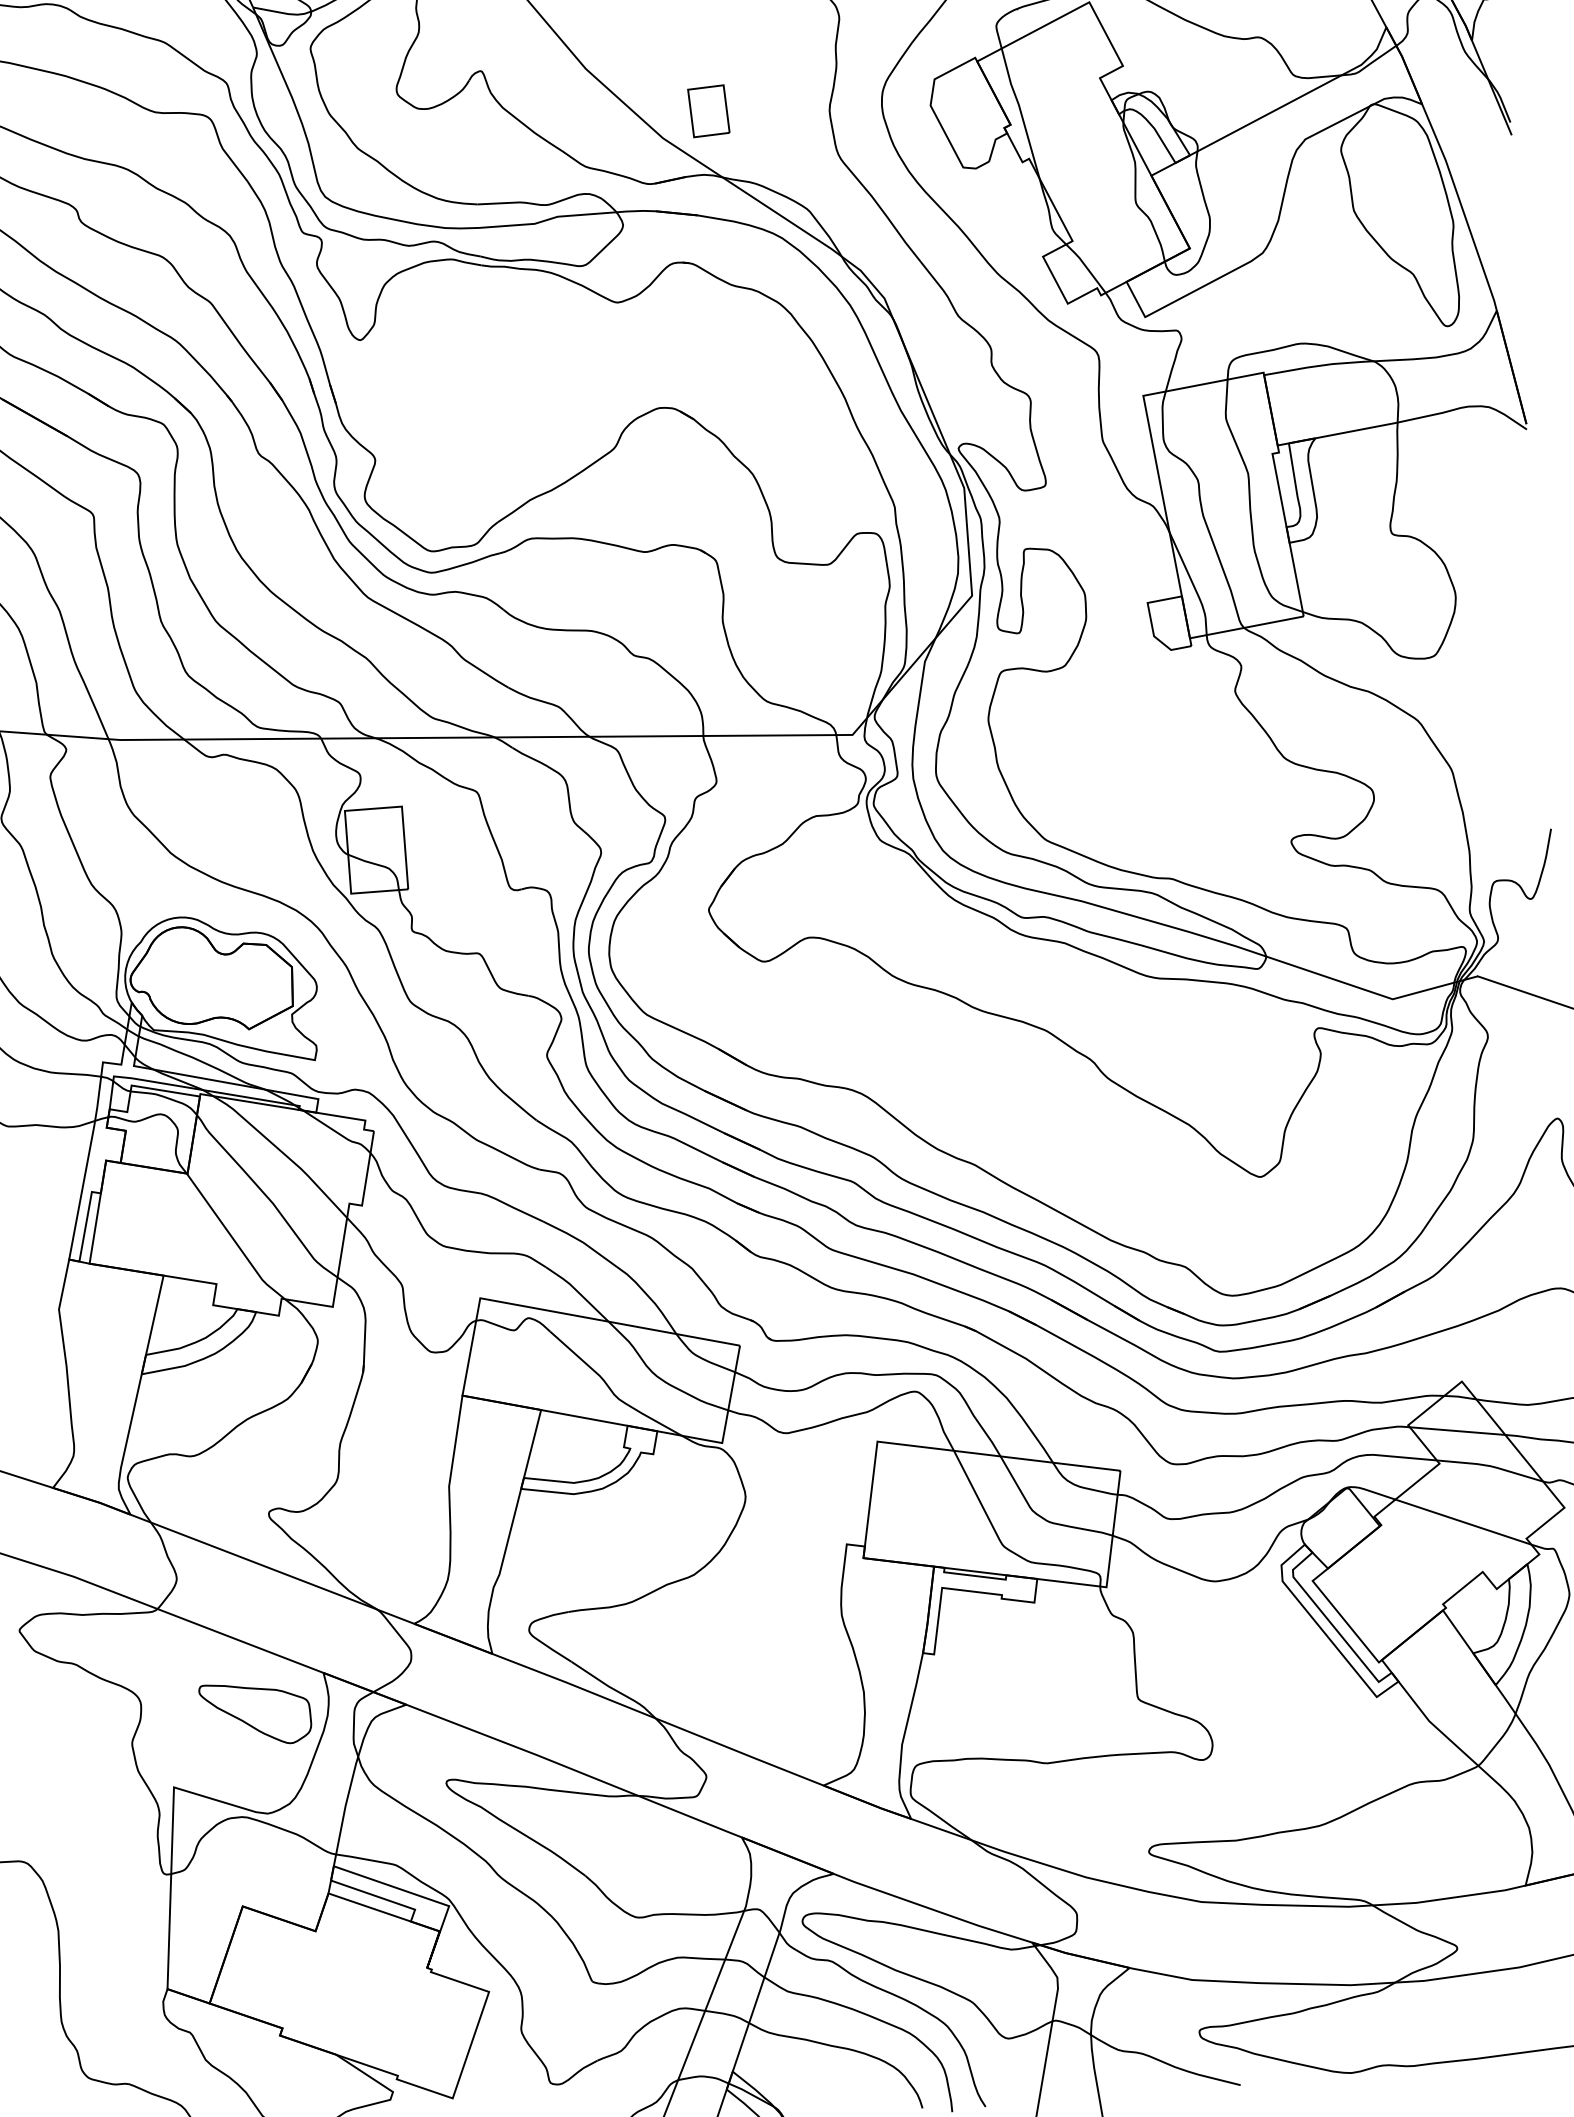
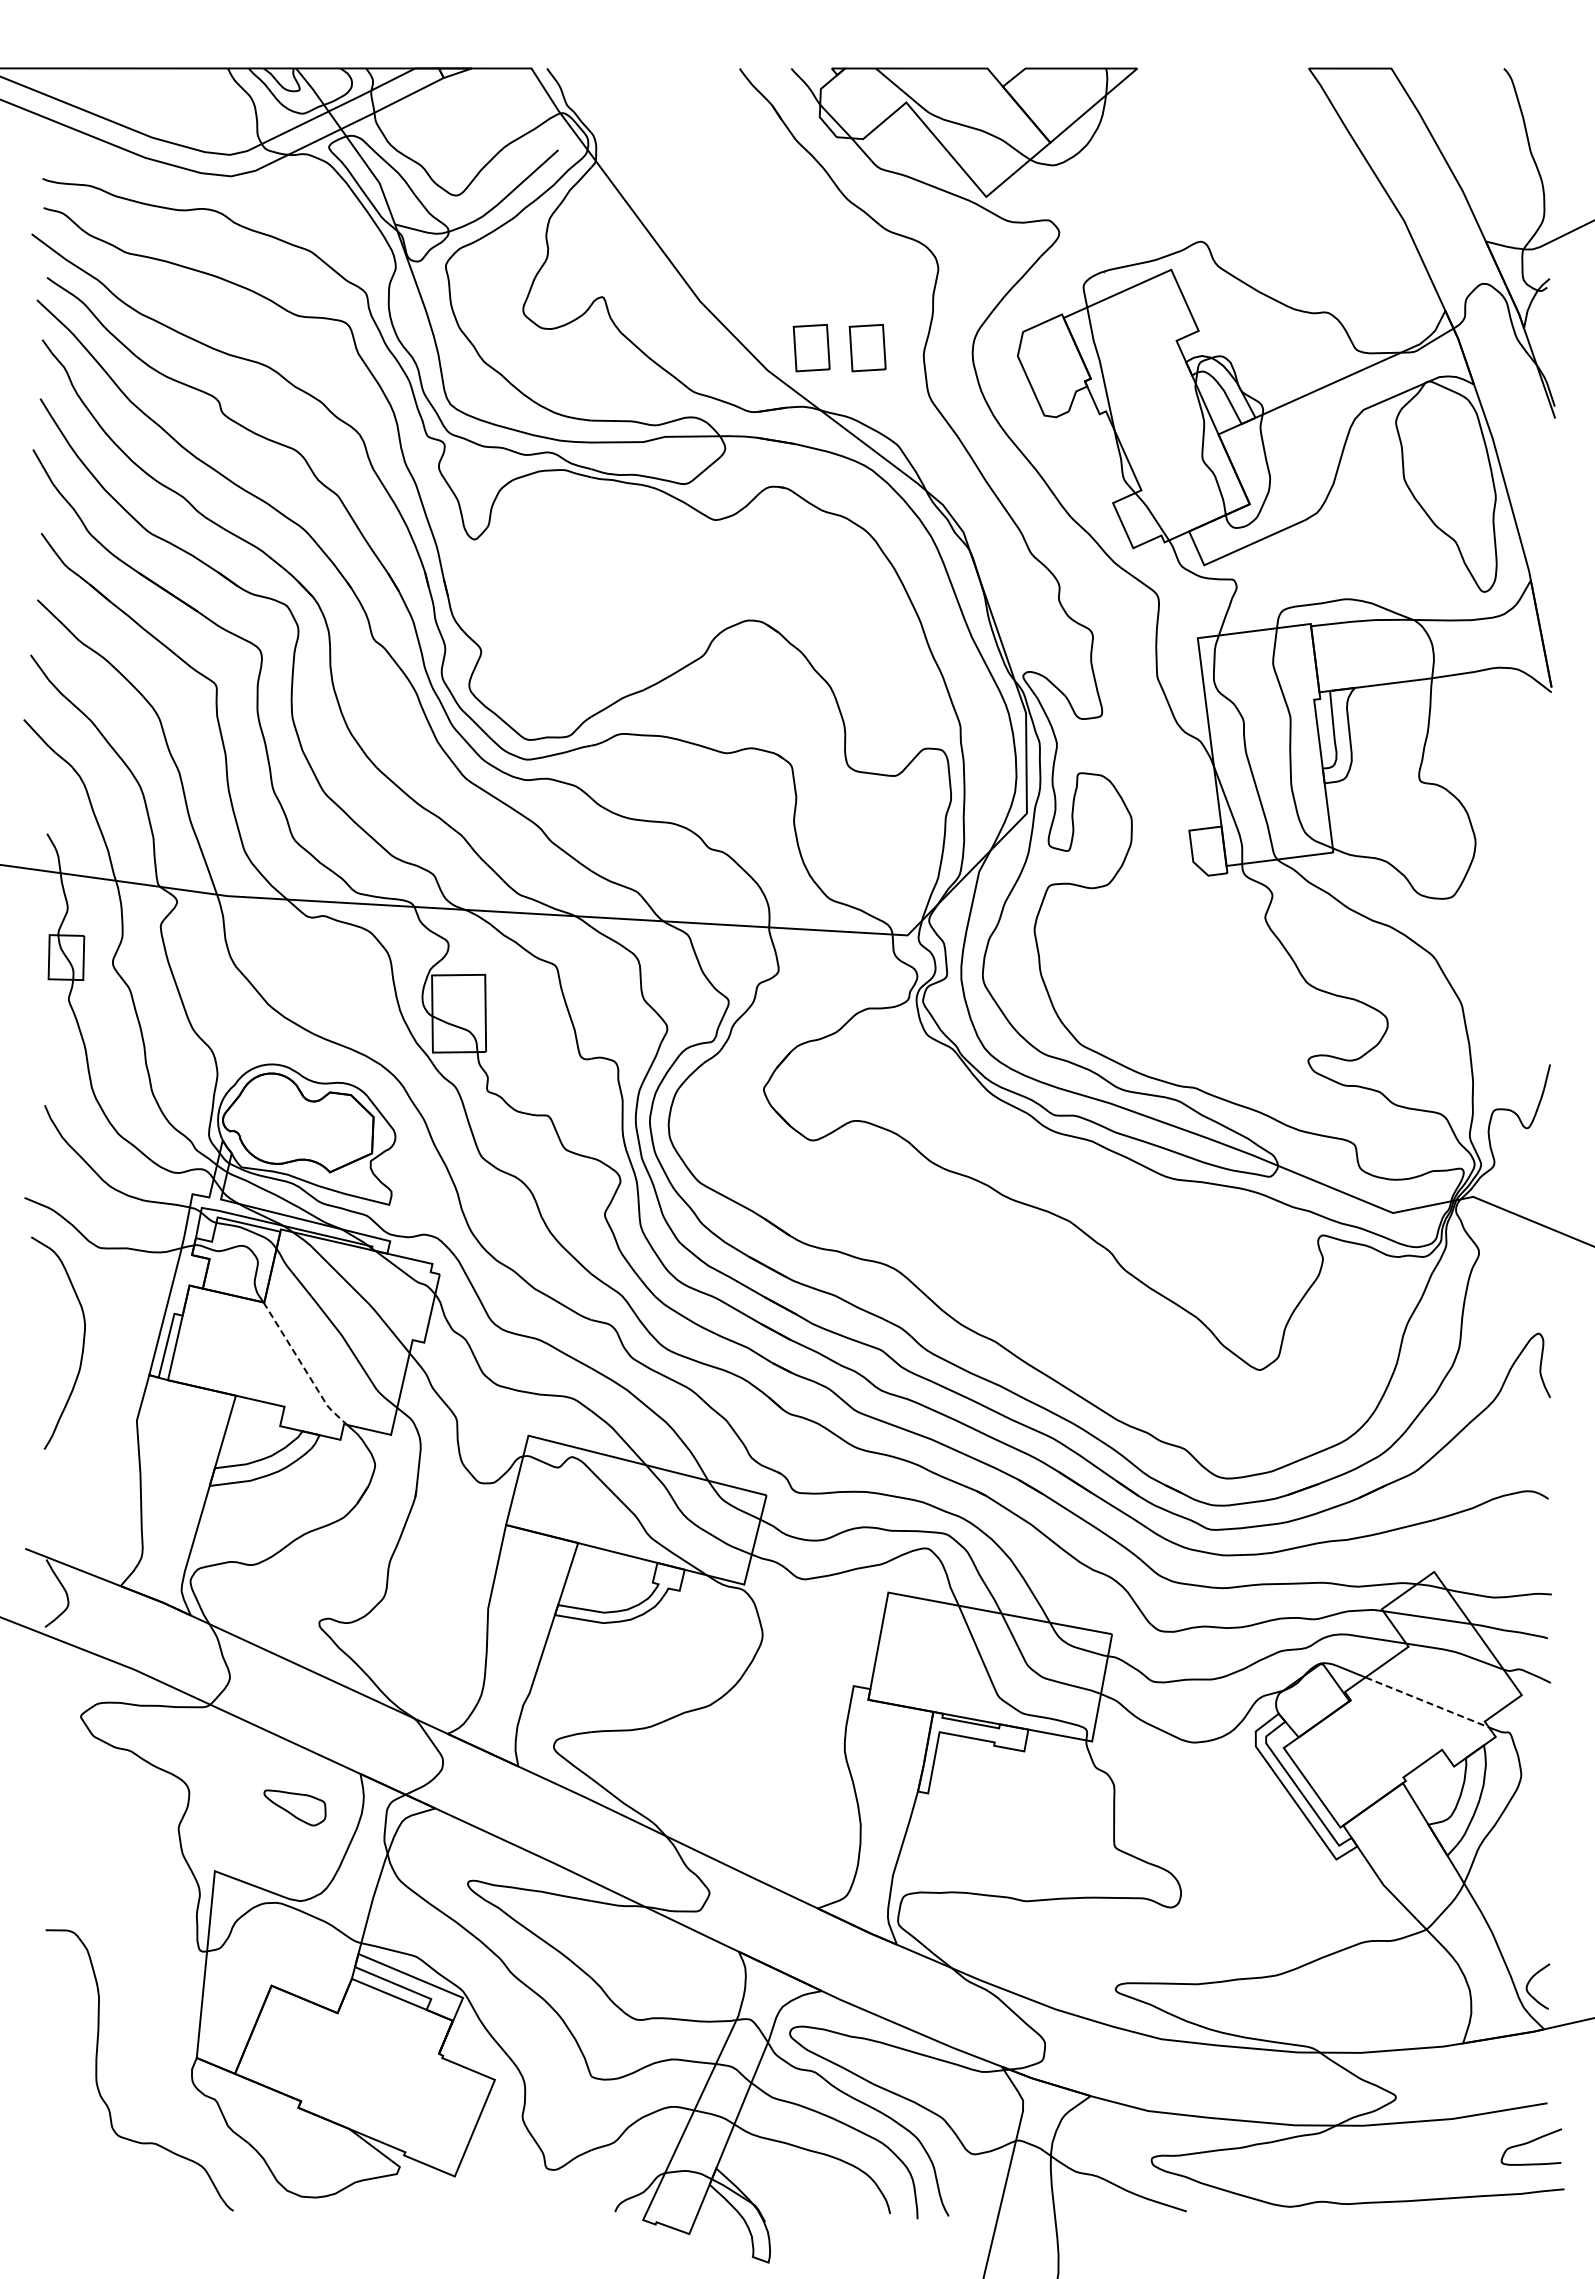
part: (768, 106) -> (867, 347), added
line: (234, 1240) -> (303, 1367), solid -> dashed
line: (1463, 1522) -> (1427, 1702), solid -> dashed
part: (255, 1713) -> (294, 1807), size x0.6

